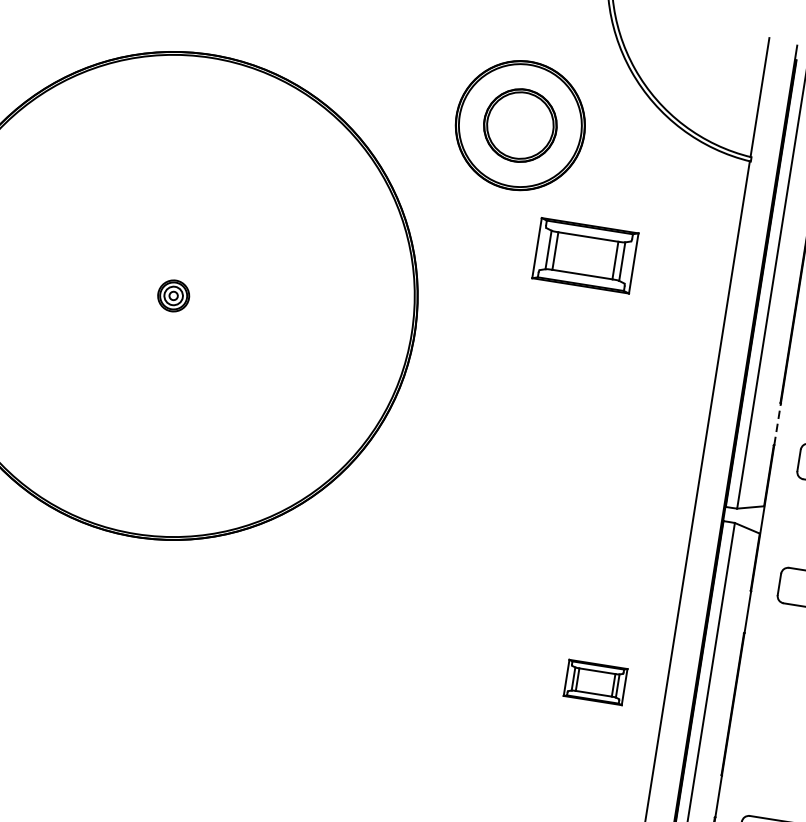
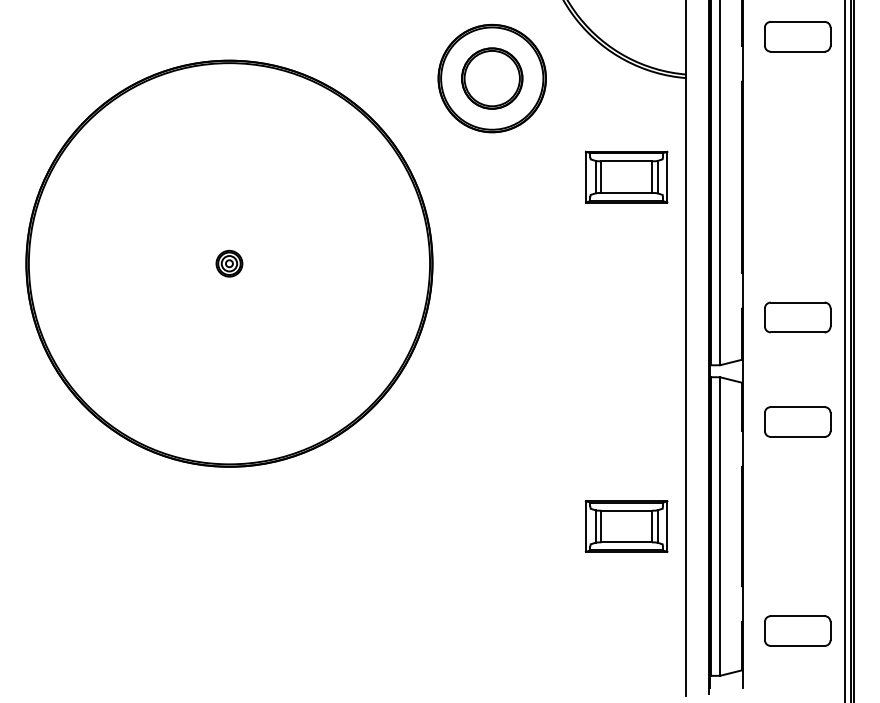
part: (585, 255) -> (626, 176), moved
line: (777, 424) -> (742, 290), dashed -> solid
part: (595, 682) -> (626, 526), size x1.67

